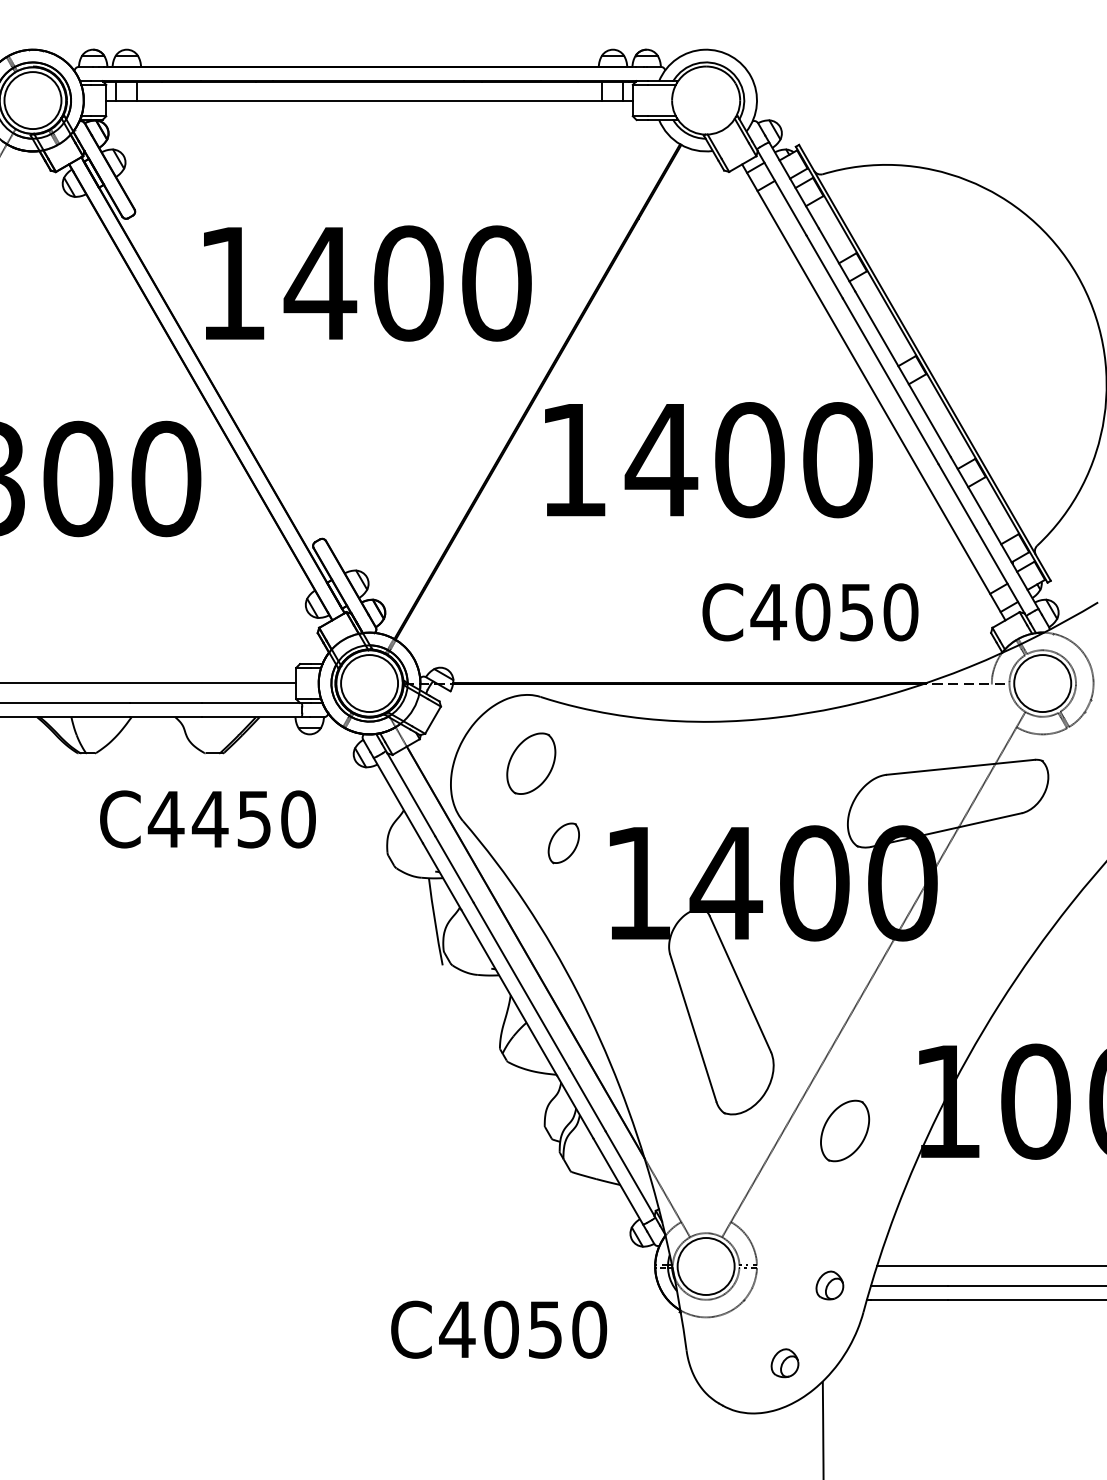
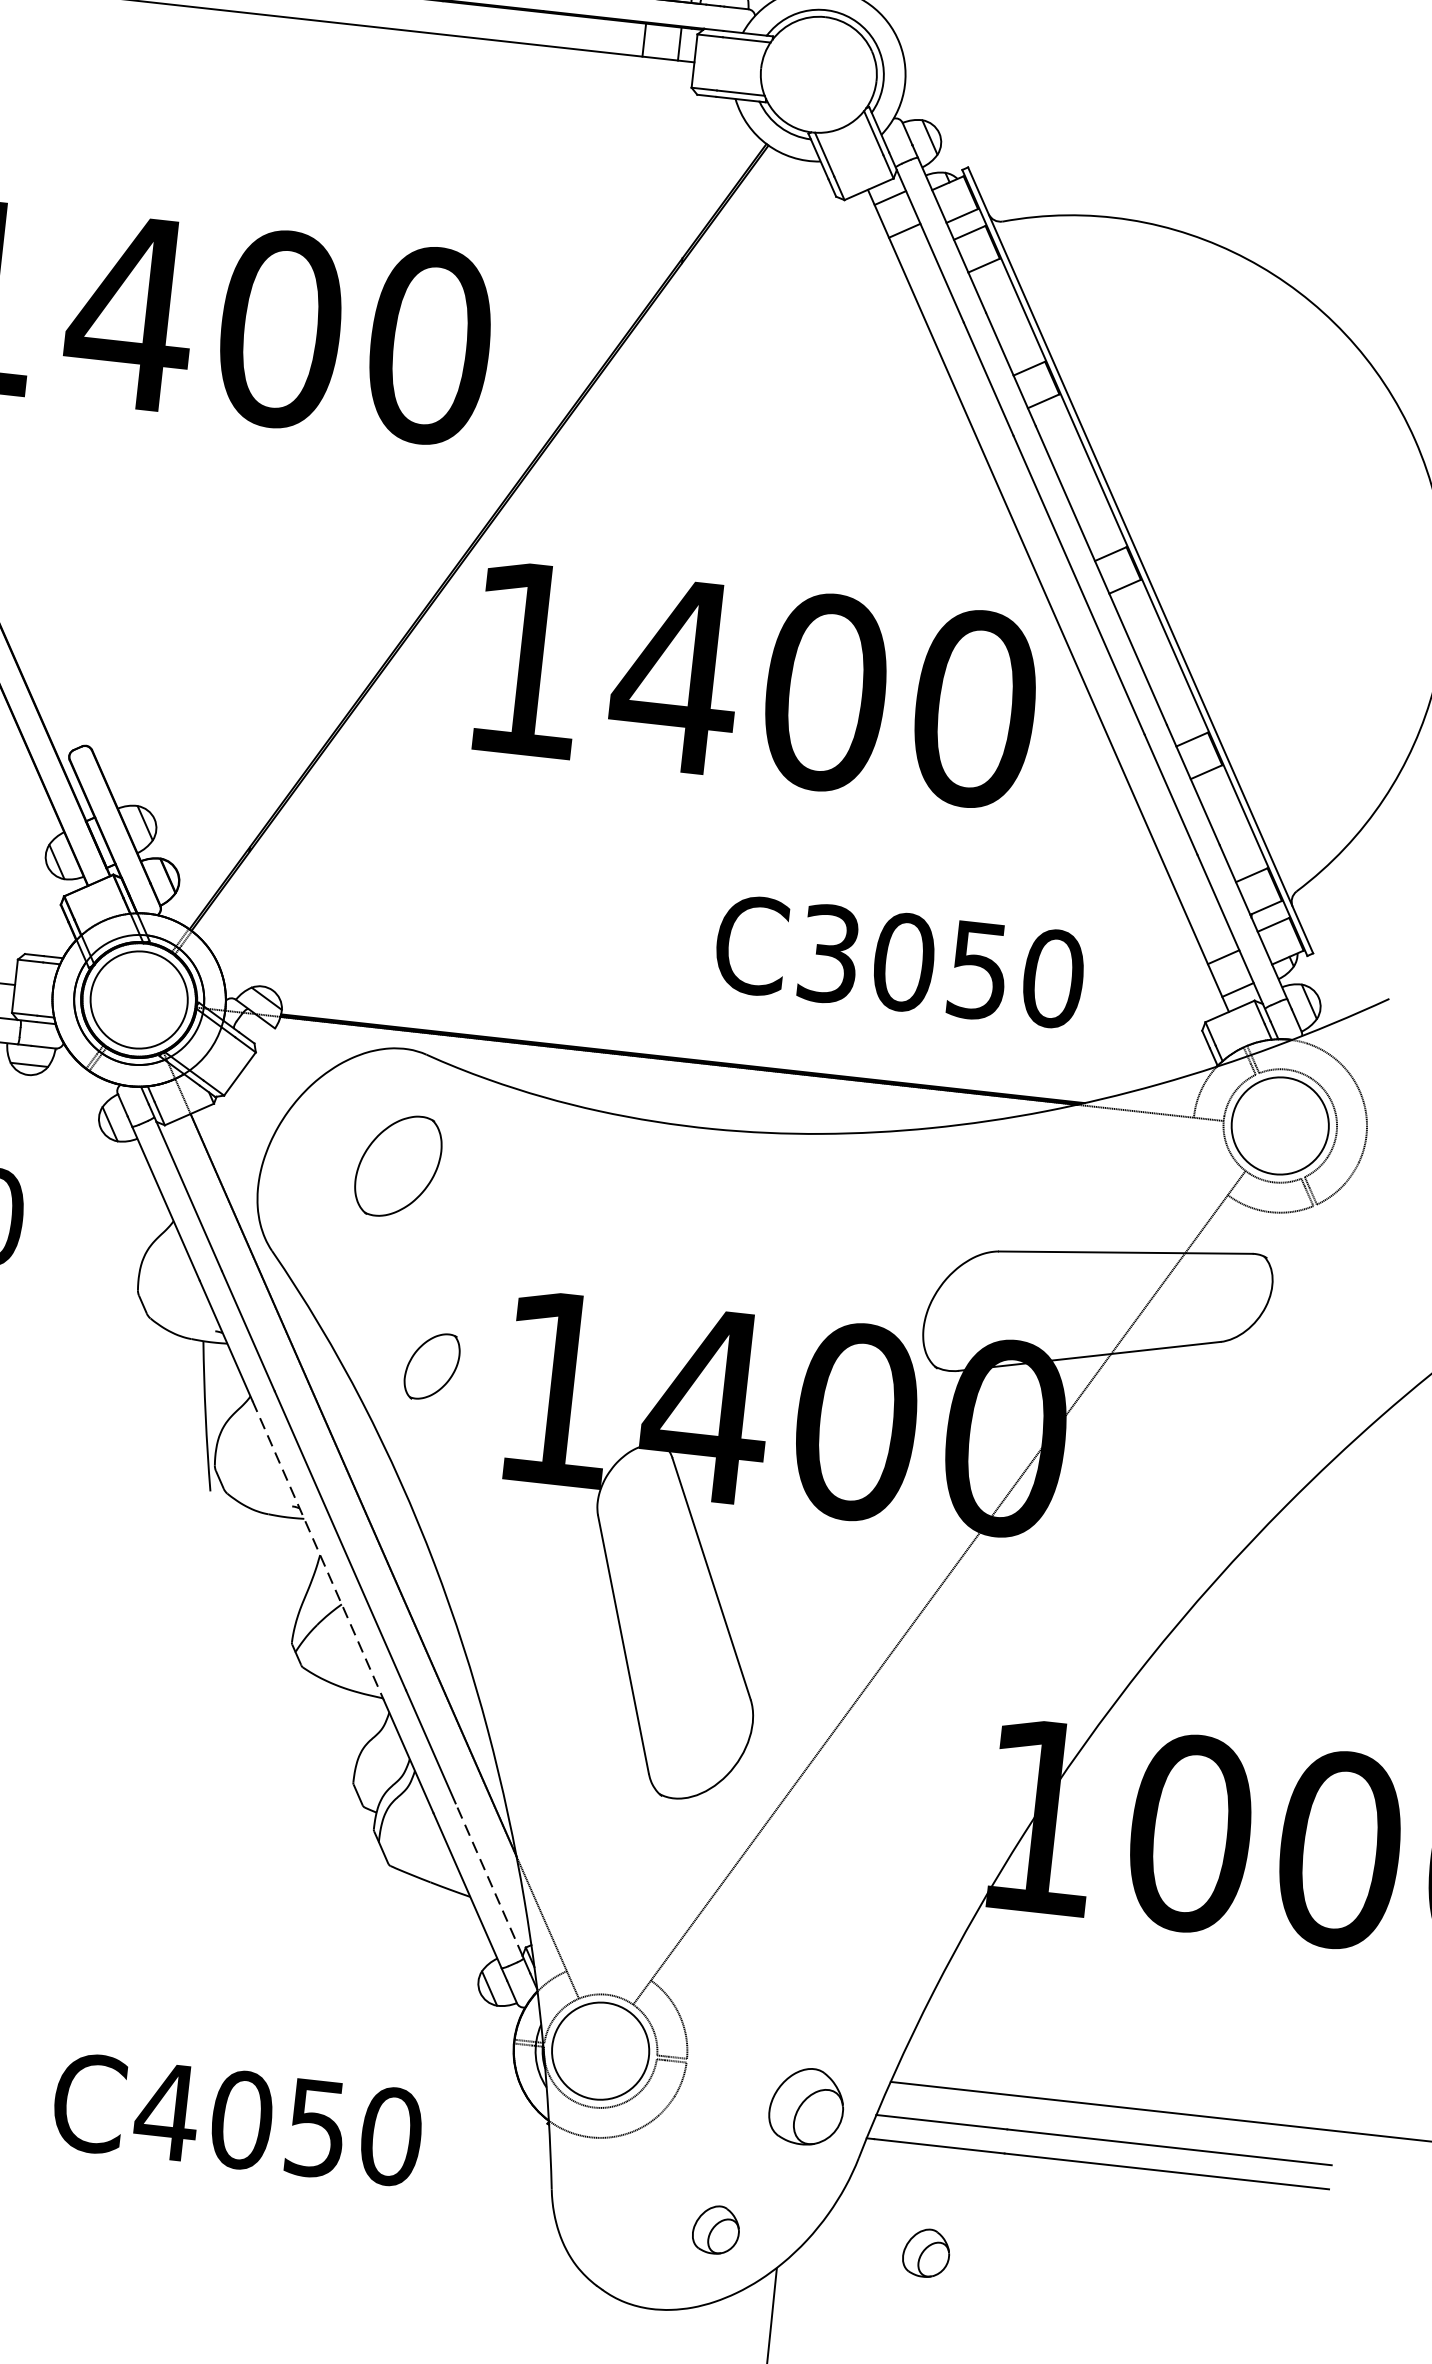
text: (768, 612) -> (828, 954), C4050 -> C3050
part: (563, 843) -> (431, 1366), moved
line: (509, 992) -> (318, 1549), solid -> dashed
part: (845, 1130) -> (862, 1846), removed
line: (630, 1173) -> (489, 1879), solid -> dashed
part: (829, 1285) -> (806, 2106), size x1.6
part: (908, 1363) -> (925, 2253), added

